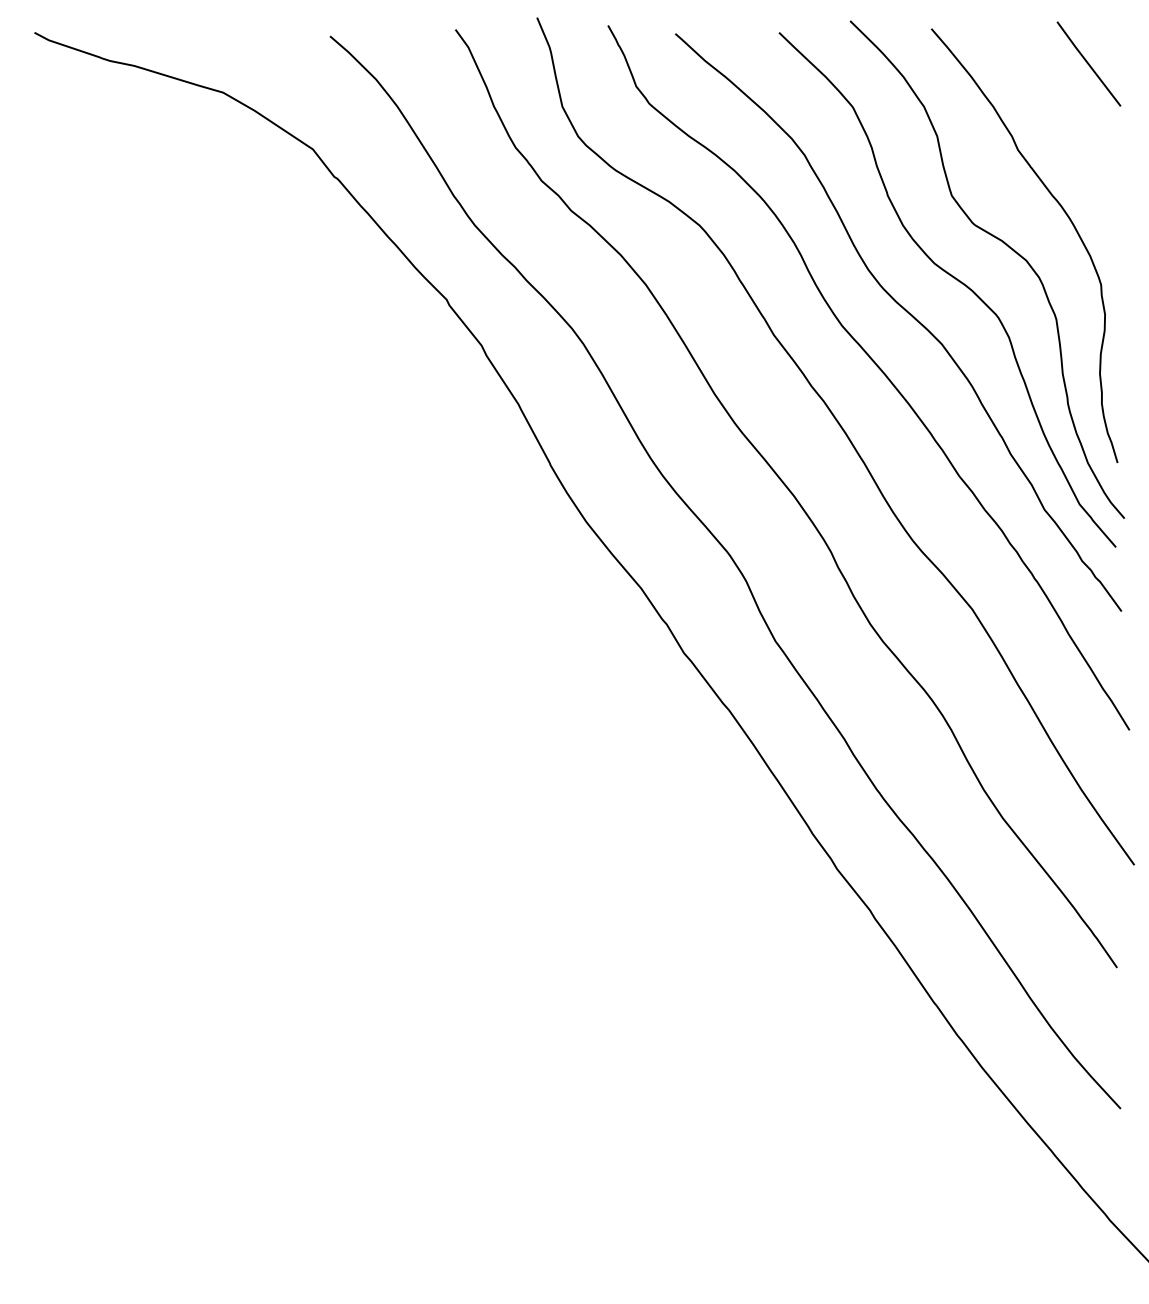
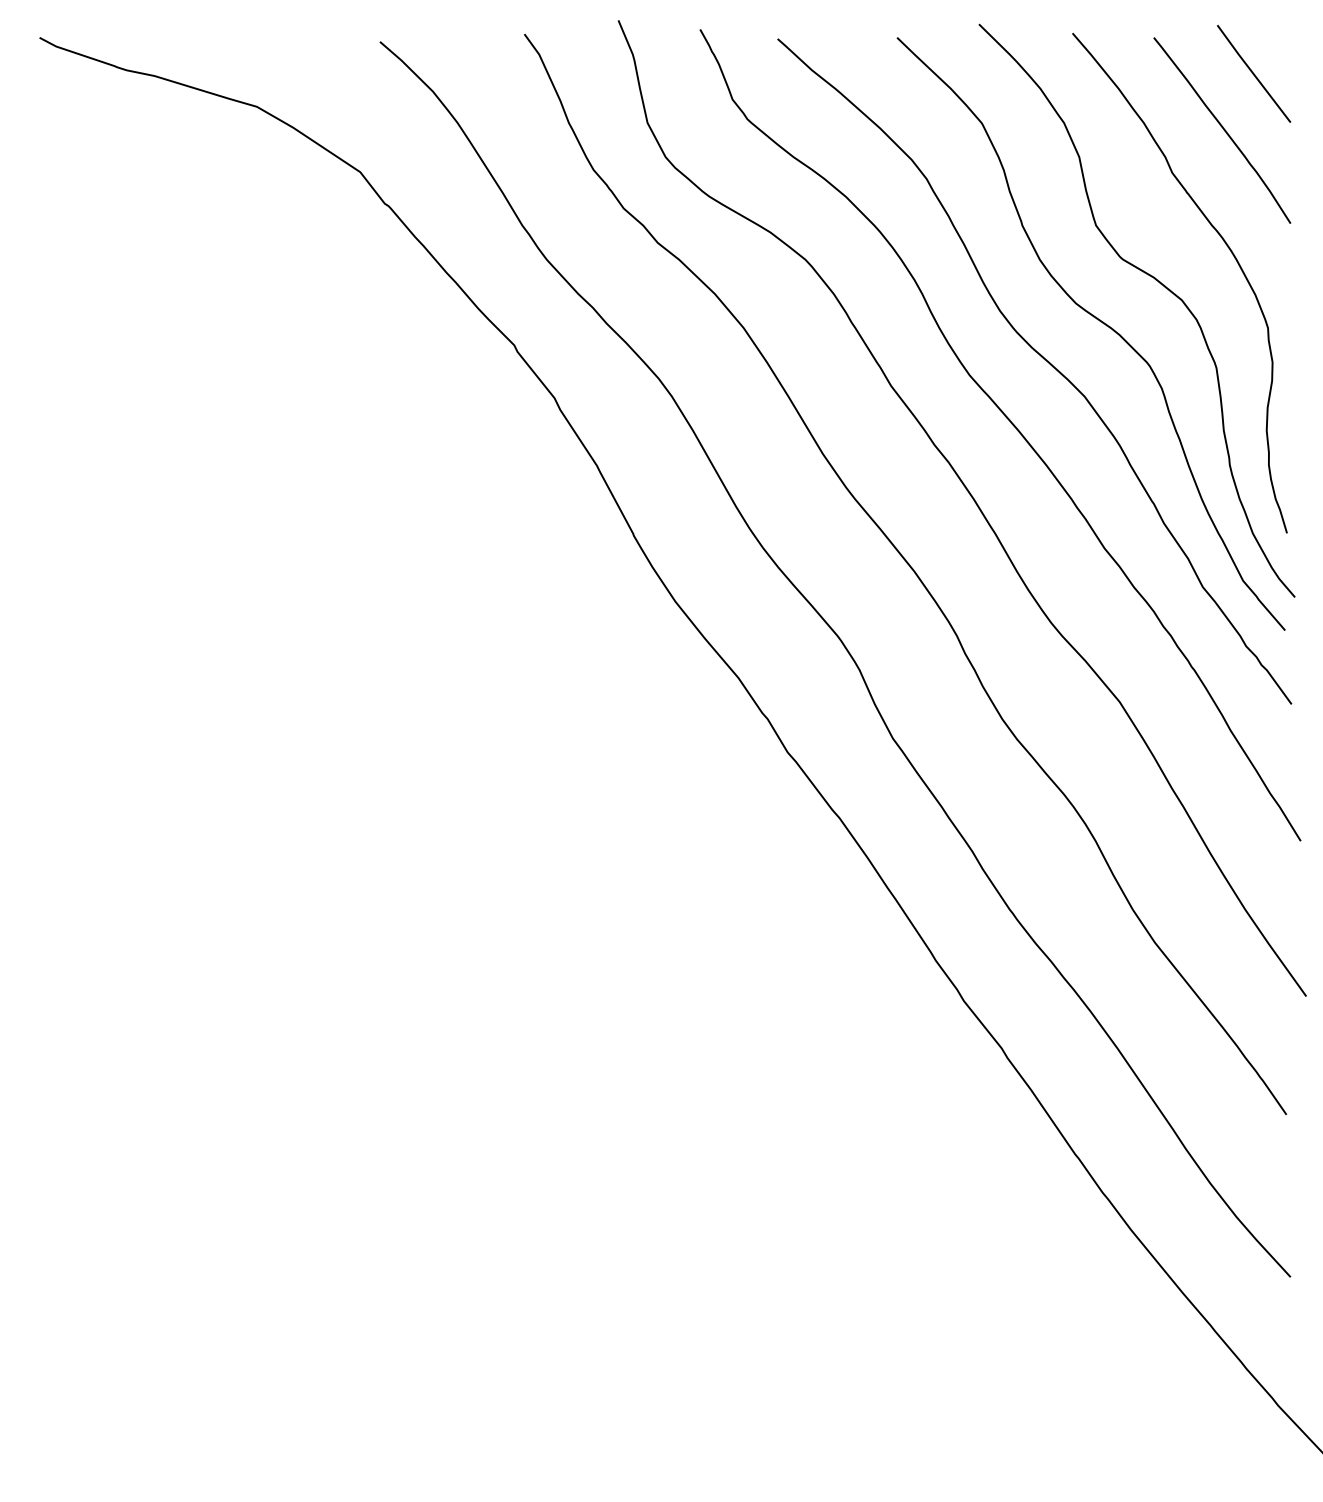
curve: (1062, 113) -> (1223, 130), added

